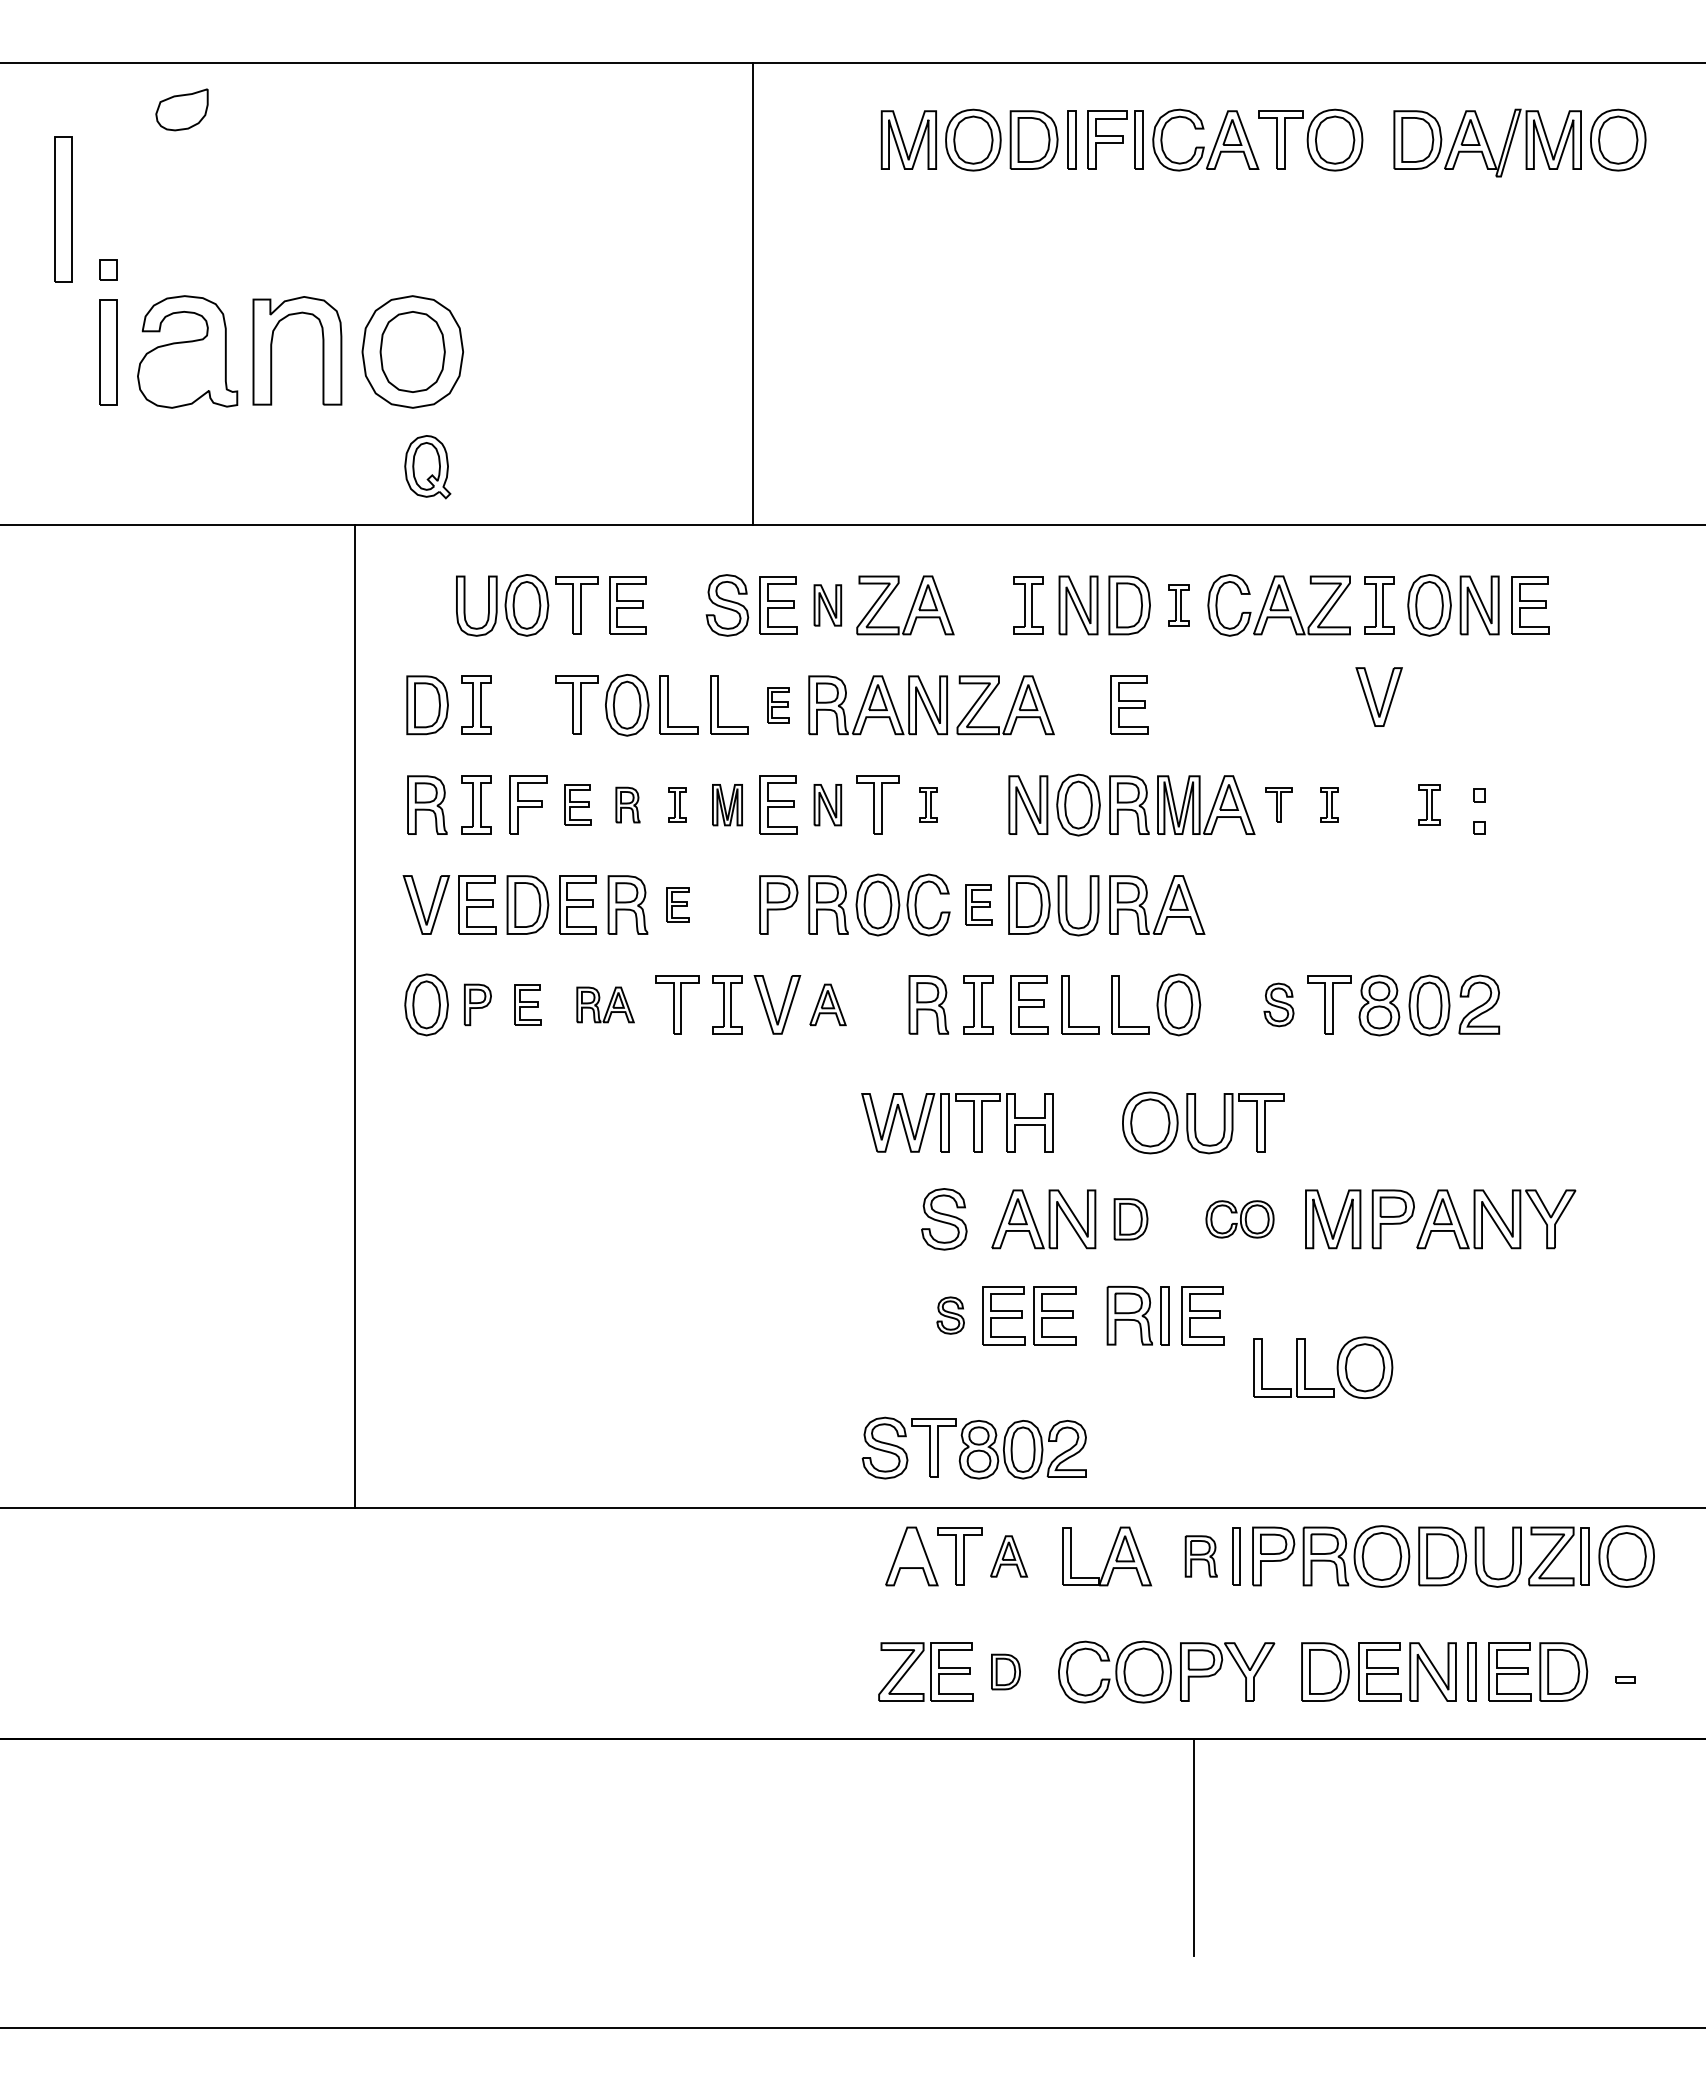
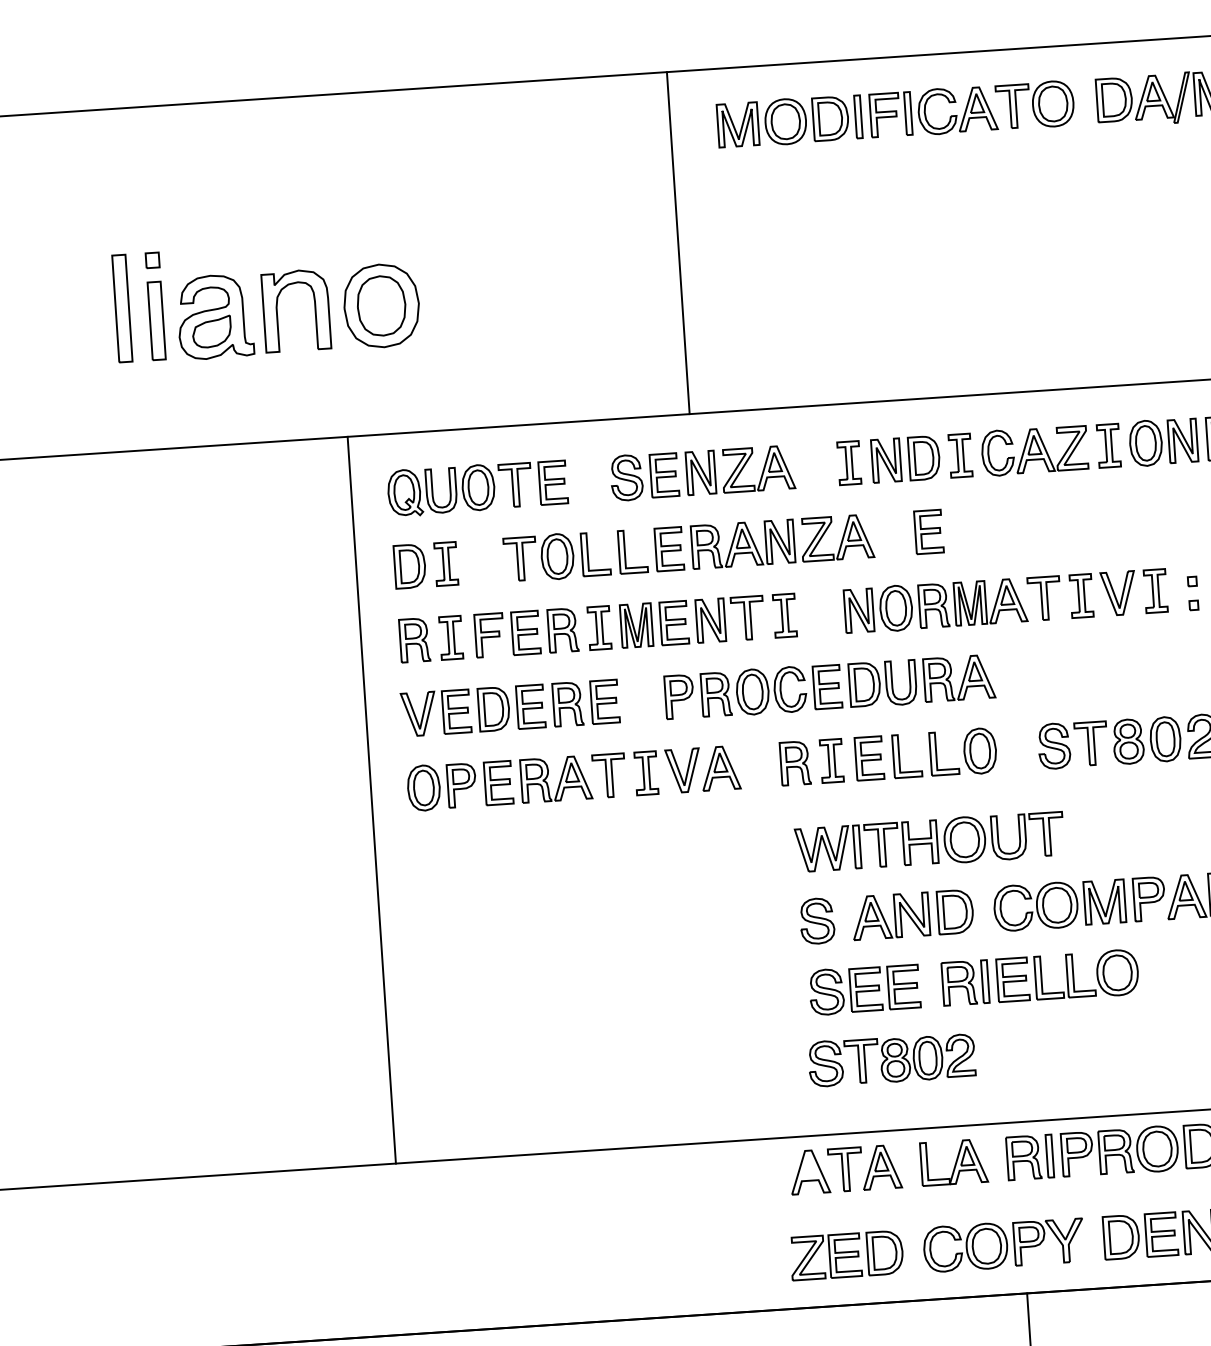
part: (181, 109) -> (211, 331), moved
part: (63, 209) -> (122, 308), moved
line: (752, 293) -> (678, 242), moved
part: (427, 467) -> (405, 493), moved
part: (827, 605) -> (700, 473), size x1.43
part: (1178, 605) -> (960, 455), size x1.43
part: (1378, 696) -> (1117, 593), moved
part: (778, 704) -> (669, 548), size x1.67
part: (577, 804) -> (525, 632), size x1.43
part: (627, 804) -> (562, 630), size x1.67
part: (677, 804) -> (599, 627), size x1.67
part: (727, 804) -> (636, 625), size x1.43
part: (827, 804) -> (710, 620), size x1.43
part: (928, 804) -> (785, 615), size x1.67
part: (1278, 804) -> (1044, 598), size x1.67
part: (1329, 804) -> (1081, 595), size x1.67
part: (1429, 804) -> (1155, 590), size x1.43
part: (678, 904) -> (605, 701), size x1.67
part: (978, 904) -> (827, 686), size x1.43
part: (477, 1004) -> (461, 785), size x1.43
part: (527, 1004) -> (498, 782), size x1.43
part: (605, 1004) -> (556, 778), size x1.67
part: (827, 1004) -> (720, 768), size x1.43
part: (1278, 1004) -> (1053, 745), size x1.43
part: (949, 1122) -> (860, 846), moved
part: (1130, 1219) -> (954, 912), size x1.43
part: (1239, 1219) -> (1035, 906), size x1.67
part: (950, 1315) -> (826, 992), size x1.67
part: (1336, 1367) -> (1096, 974), moved
part: (973, 1447) -> (891, 1059), moved
part: (1008, 1556) -> (881, 1167), size x1.43
part: (1201, 1556) -> (1024, 1157), size x1.43
part: (1005, 1671) -> (884, 1252), size x1.67

